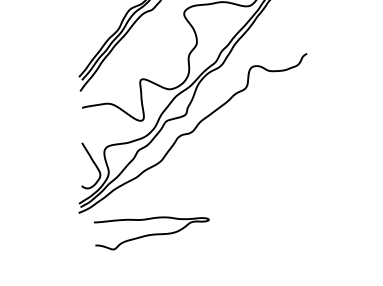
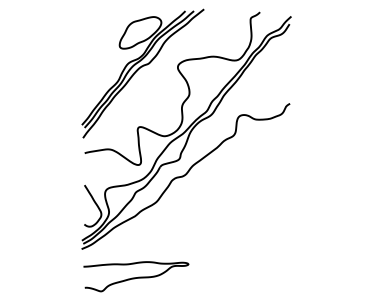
curve: (151, 234) -> (136, 277), moved

